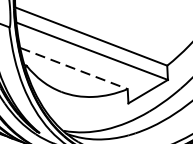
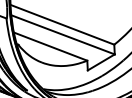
line: (75, 68) -> (51, 46), dashed -> solid

